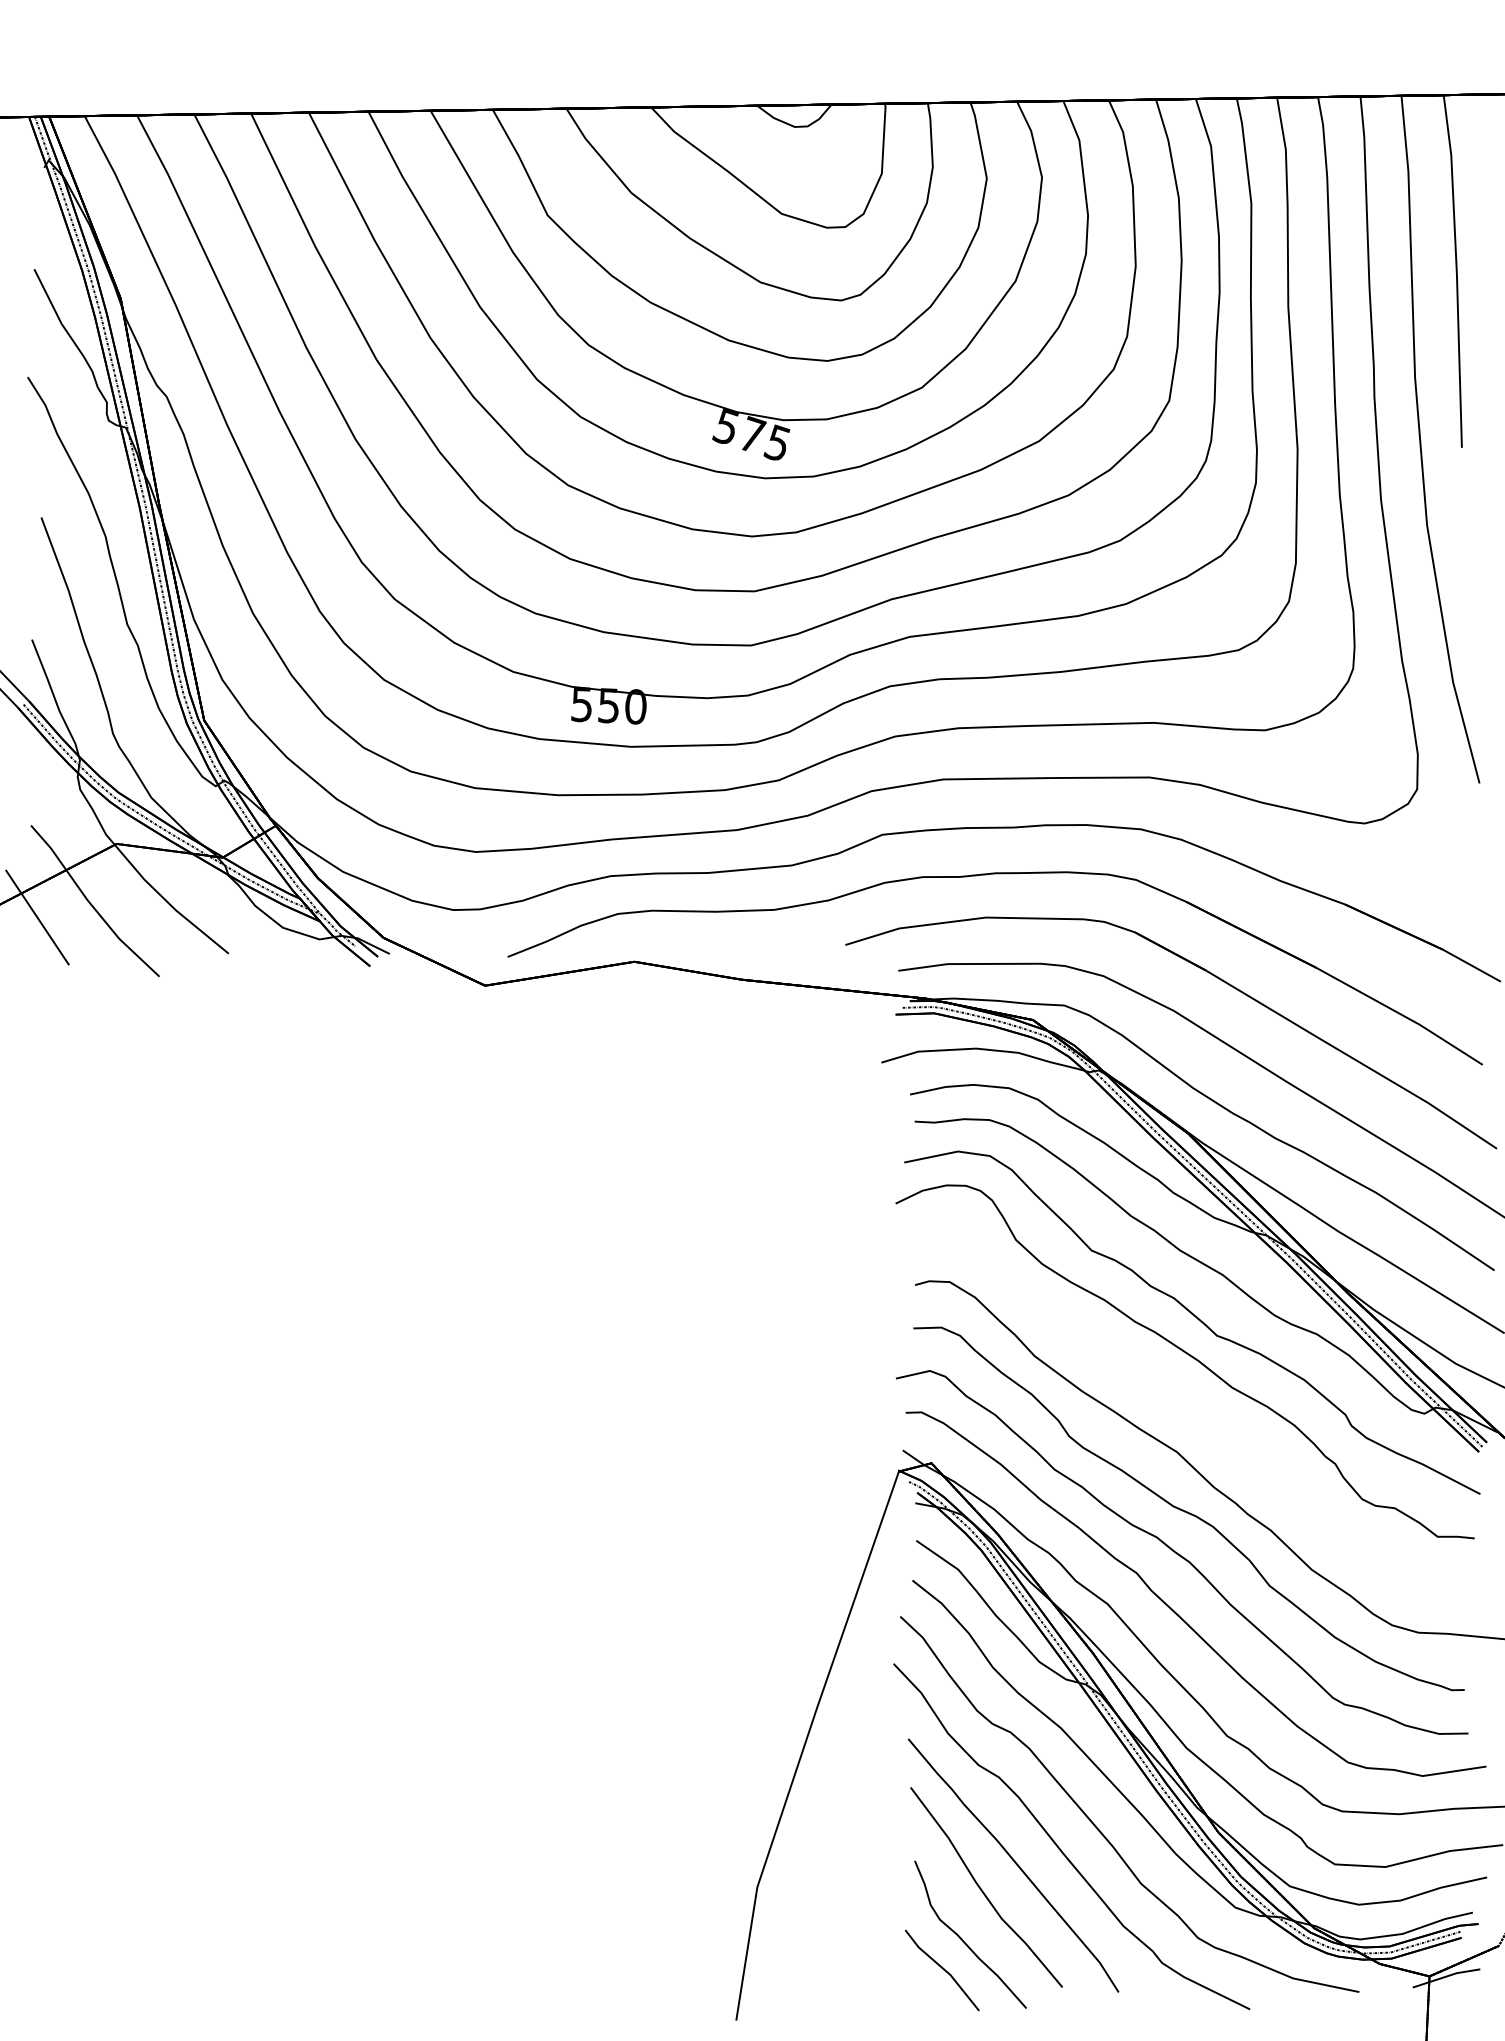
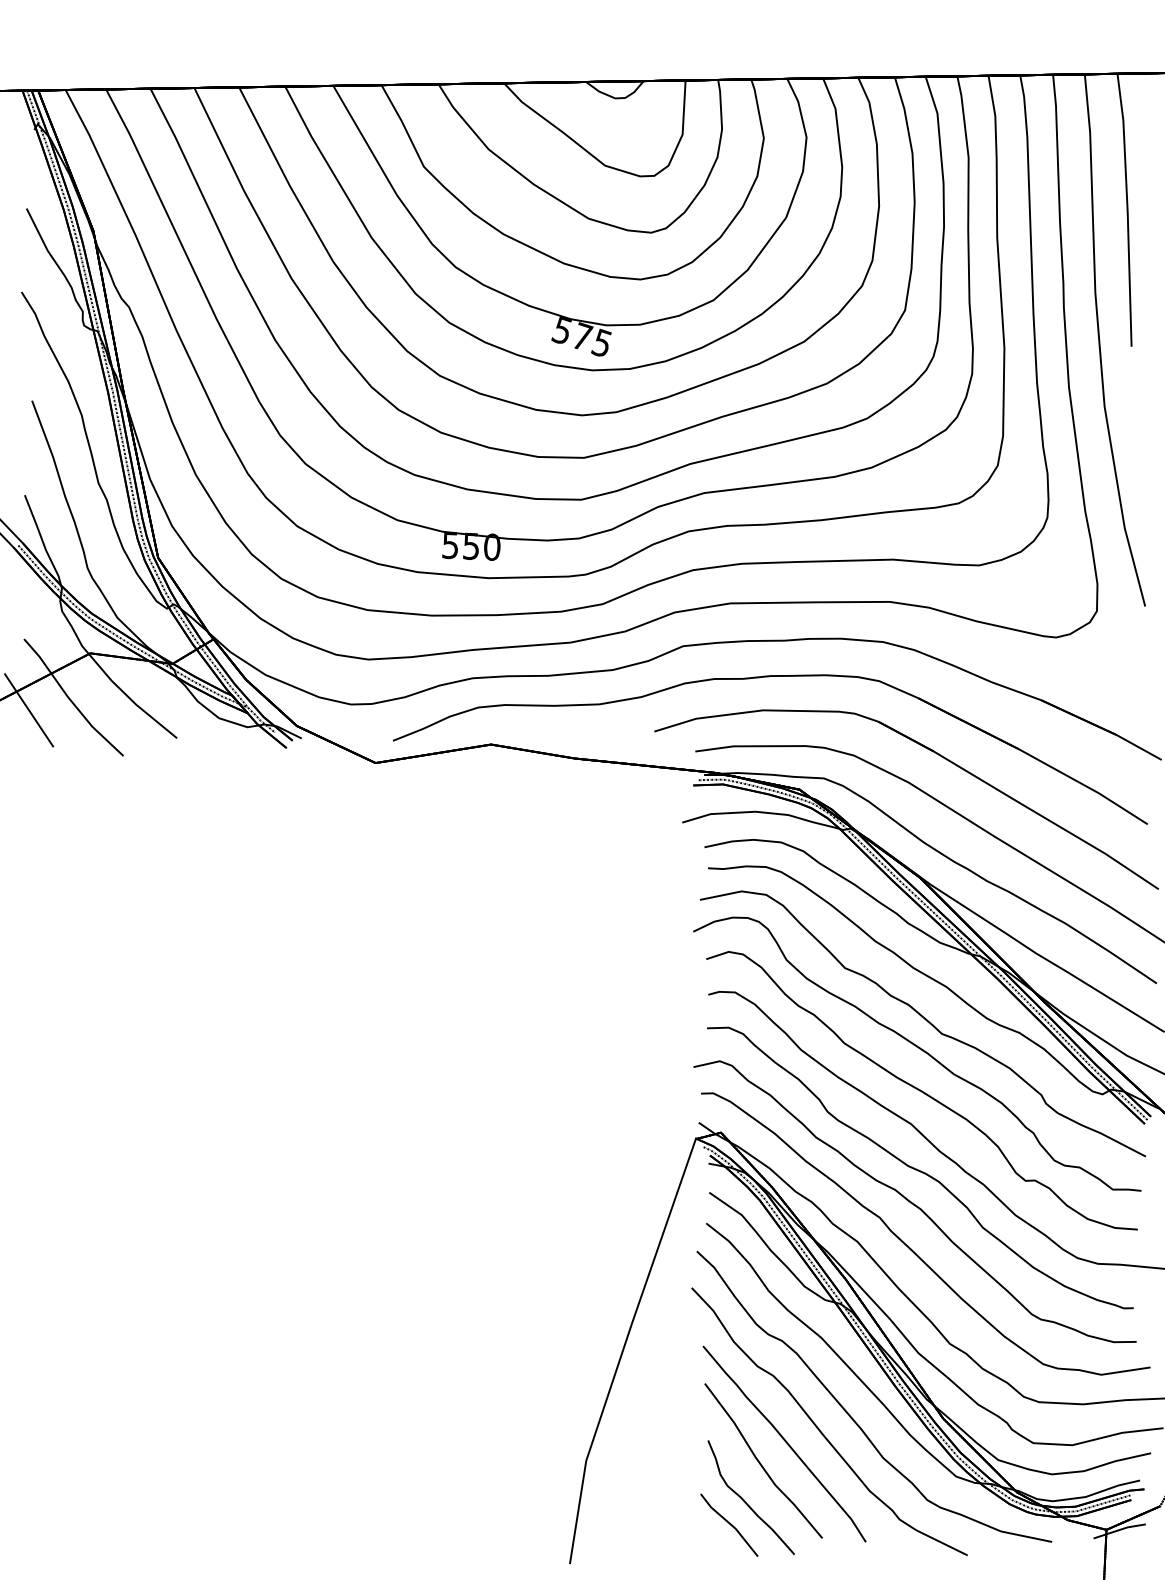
part: (1190, 1408) -> (921, 1090), added

